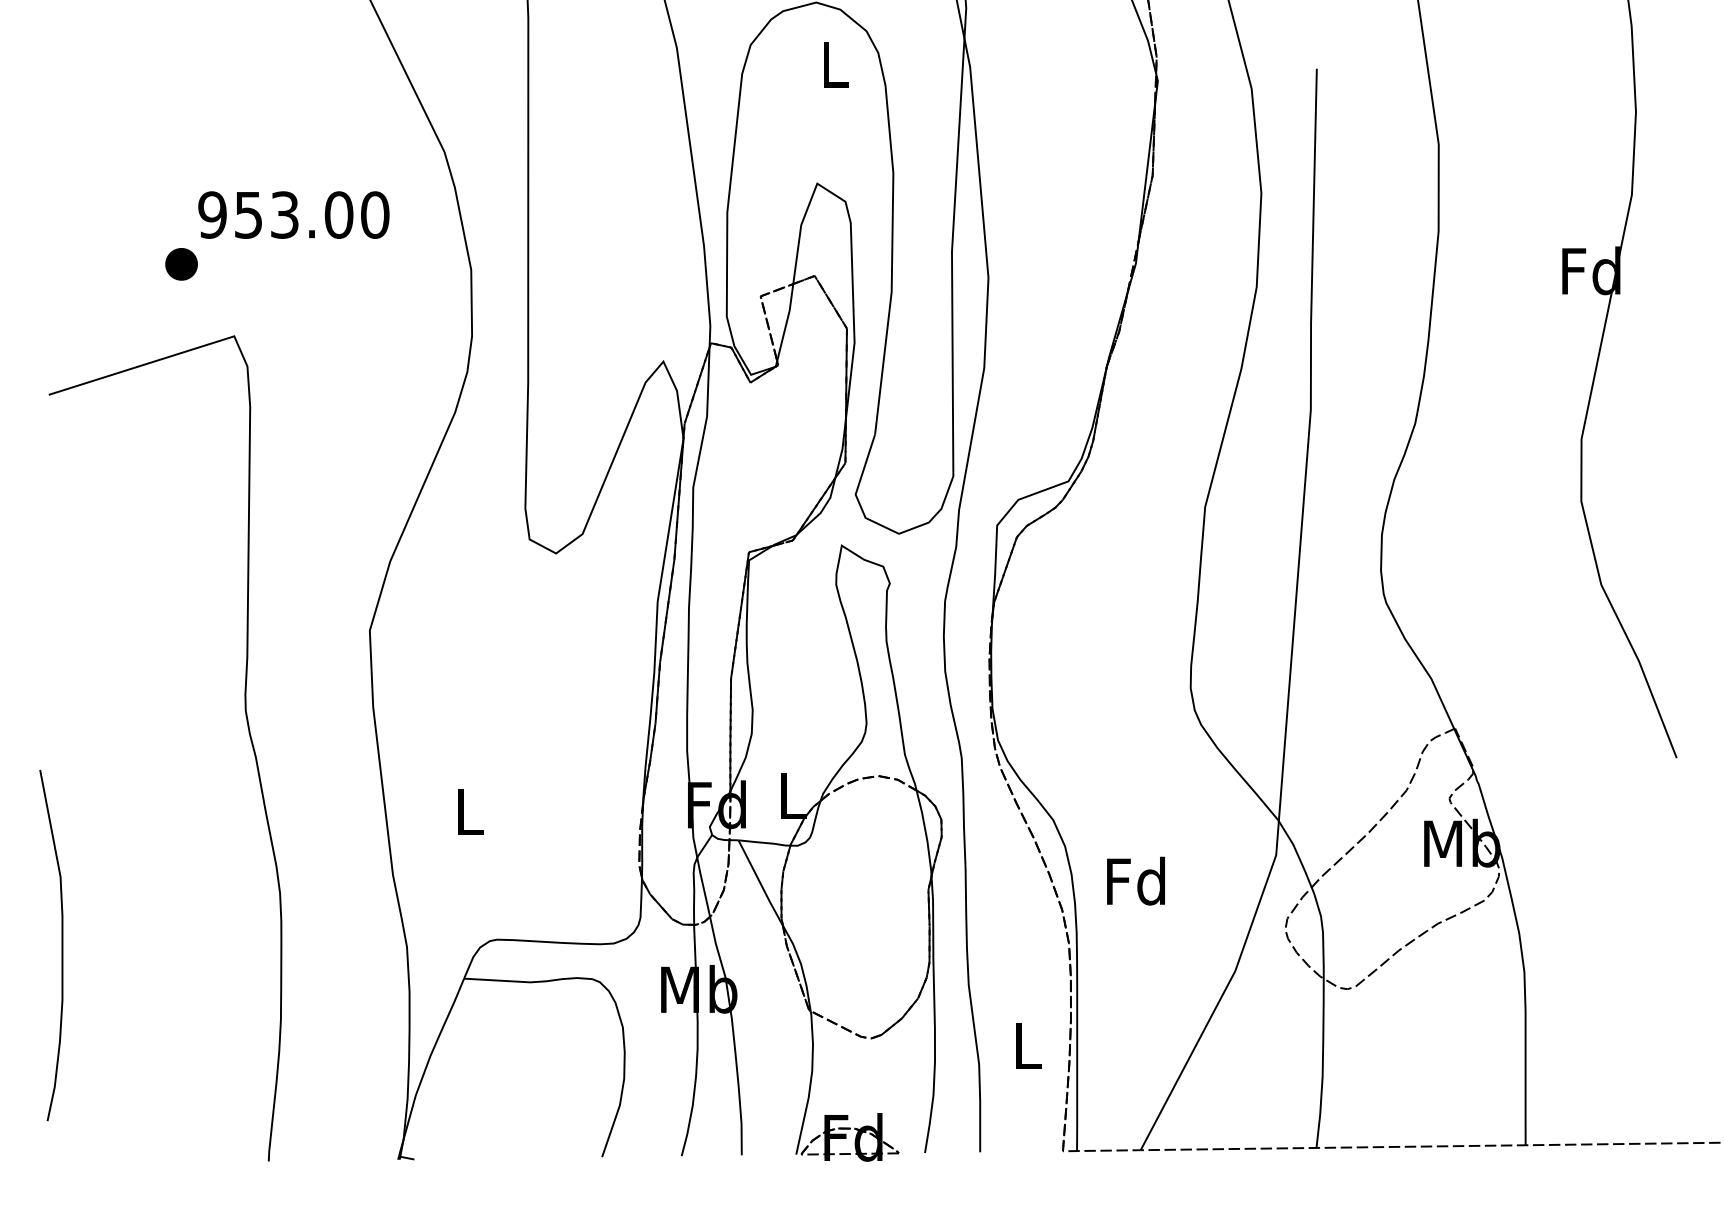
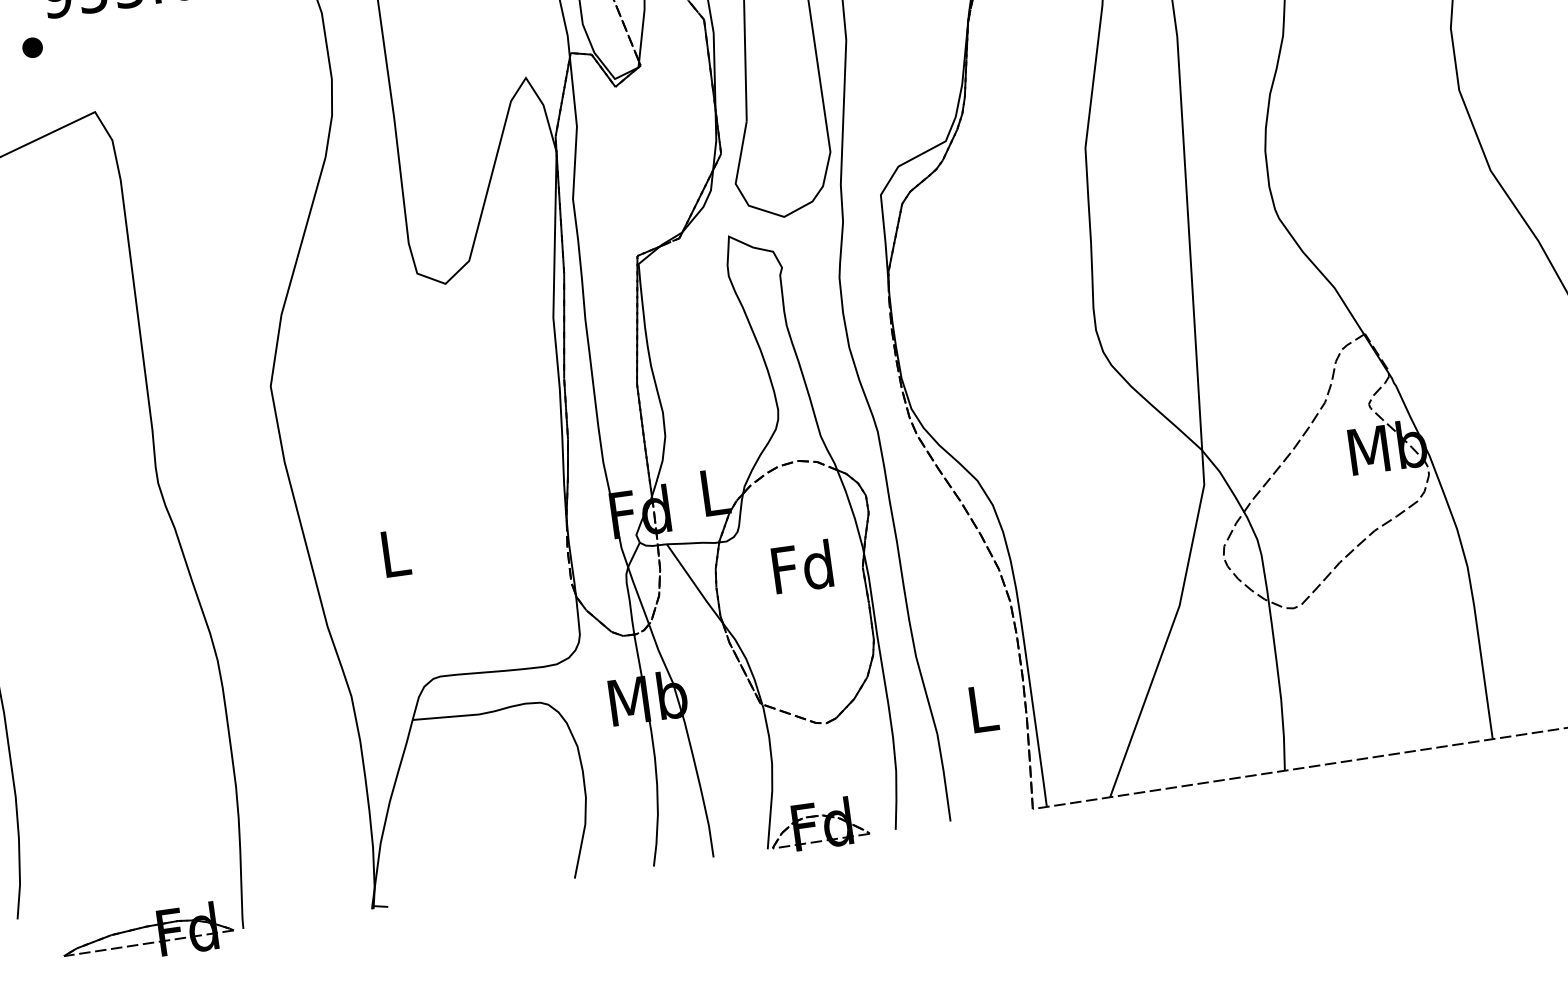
part: (181, 264) -> (32, 47), size x0.62
text: (1135, 880) -> (801, 566), moved
part: (170, 1147) -> (143, 928), added

